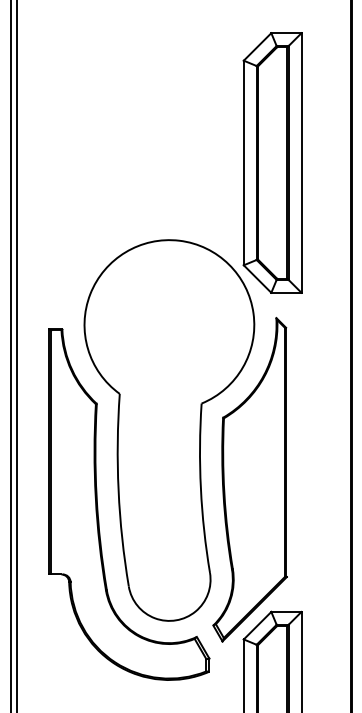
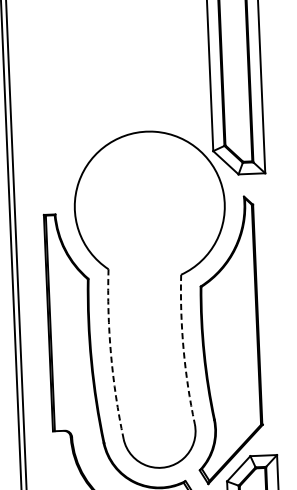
arc: (200, 488) -> (183, 349), solid -> dashed
arc: (118, 490) -> (110, 354), solid -> dashed

